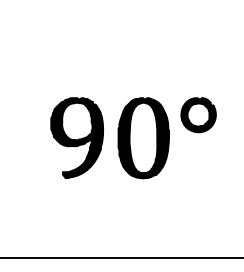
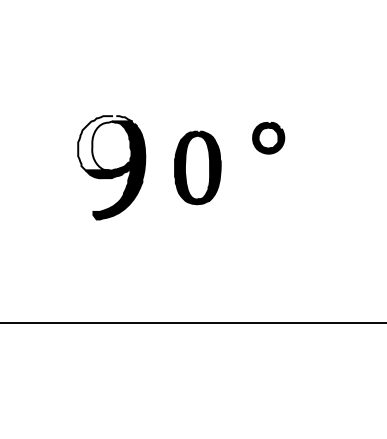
part: (198, 115) -> (268, 138), size x0.7
fill: (72, 119) -> (105, 143), removed
part: (143, 137) -> (197, 167), size x0.7

